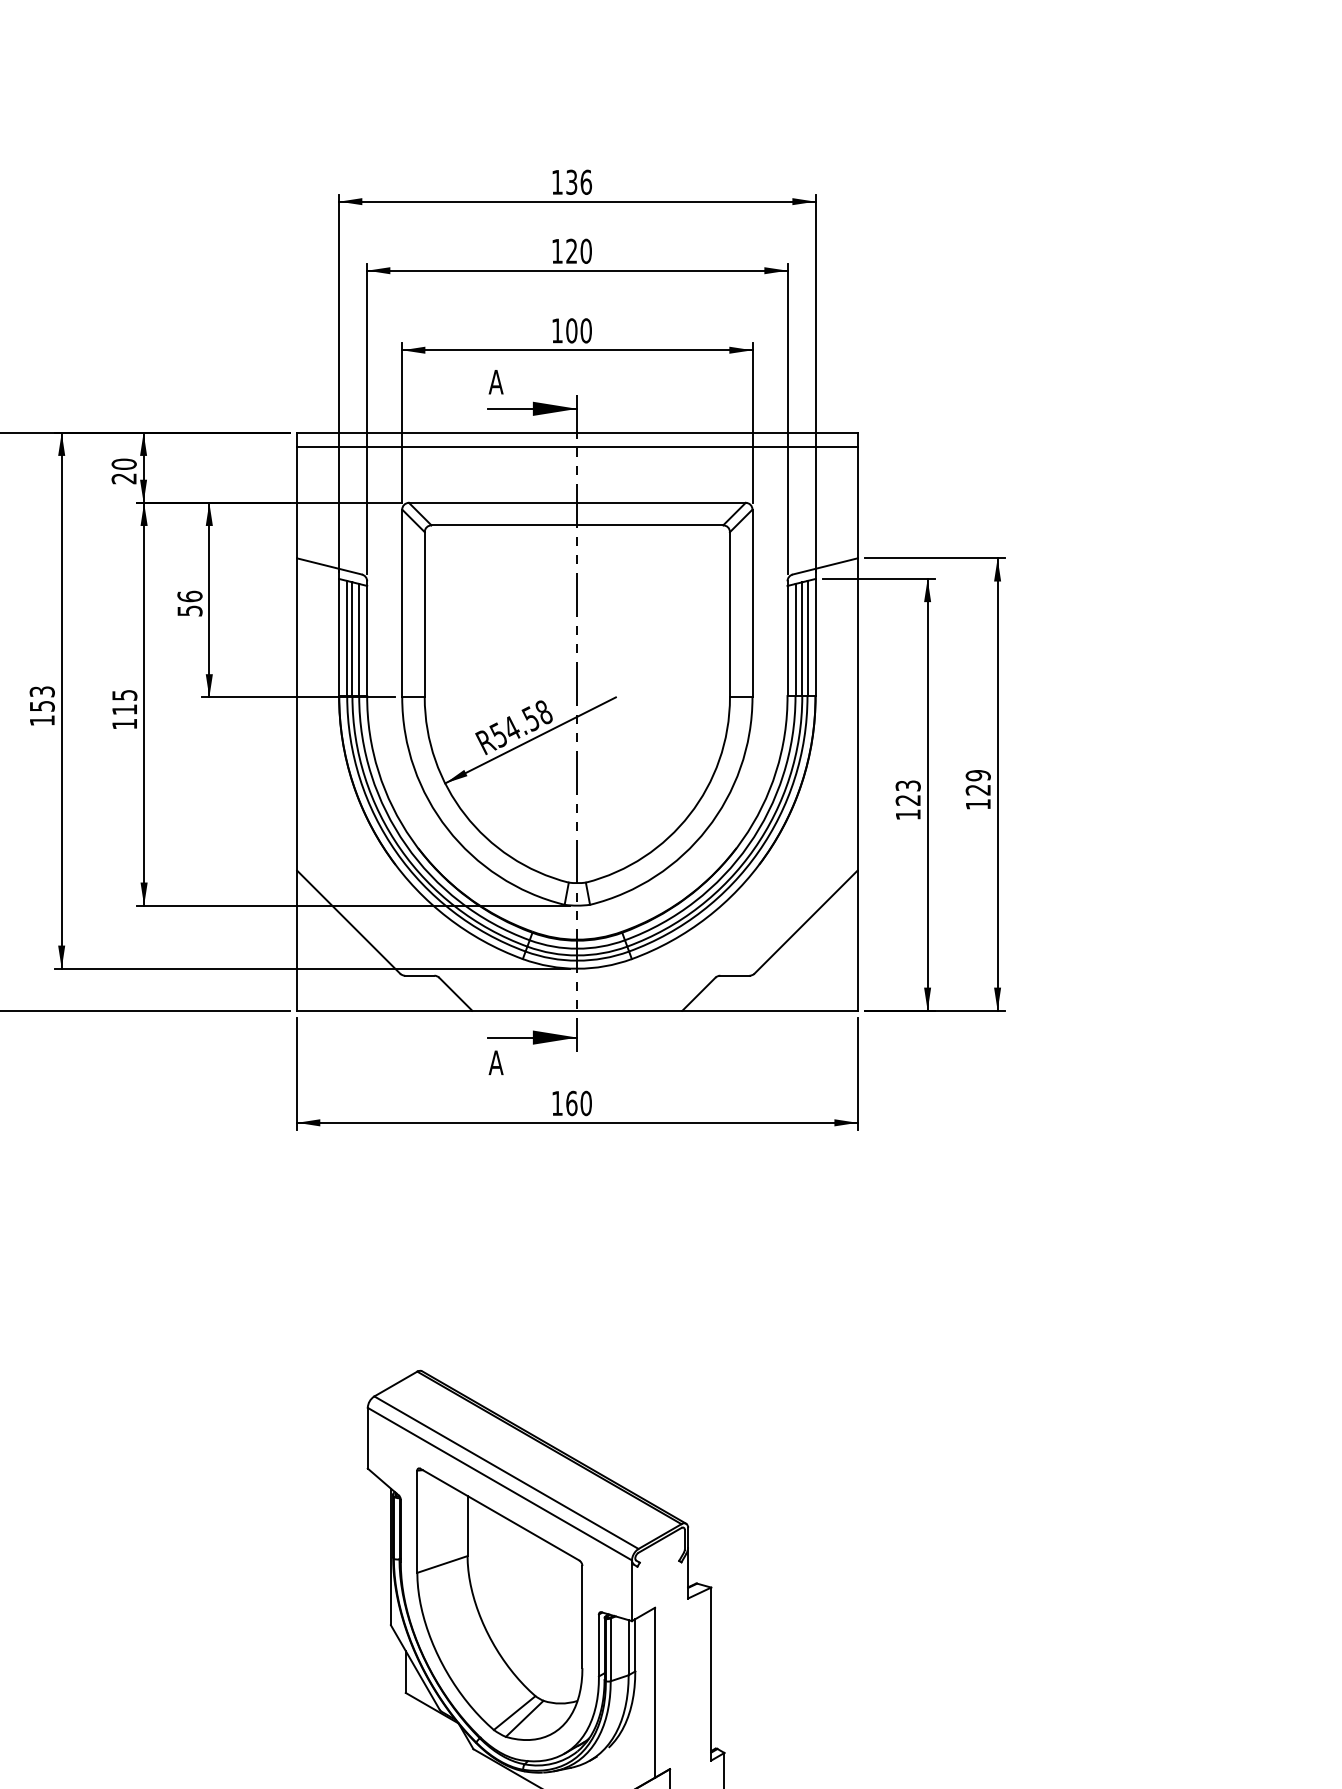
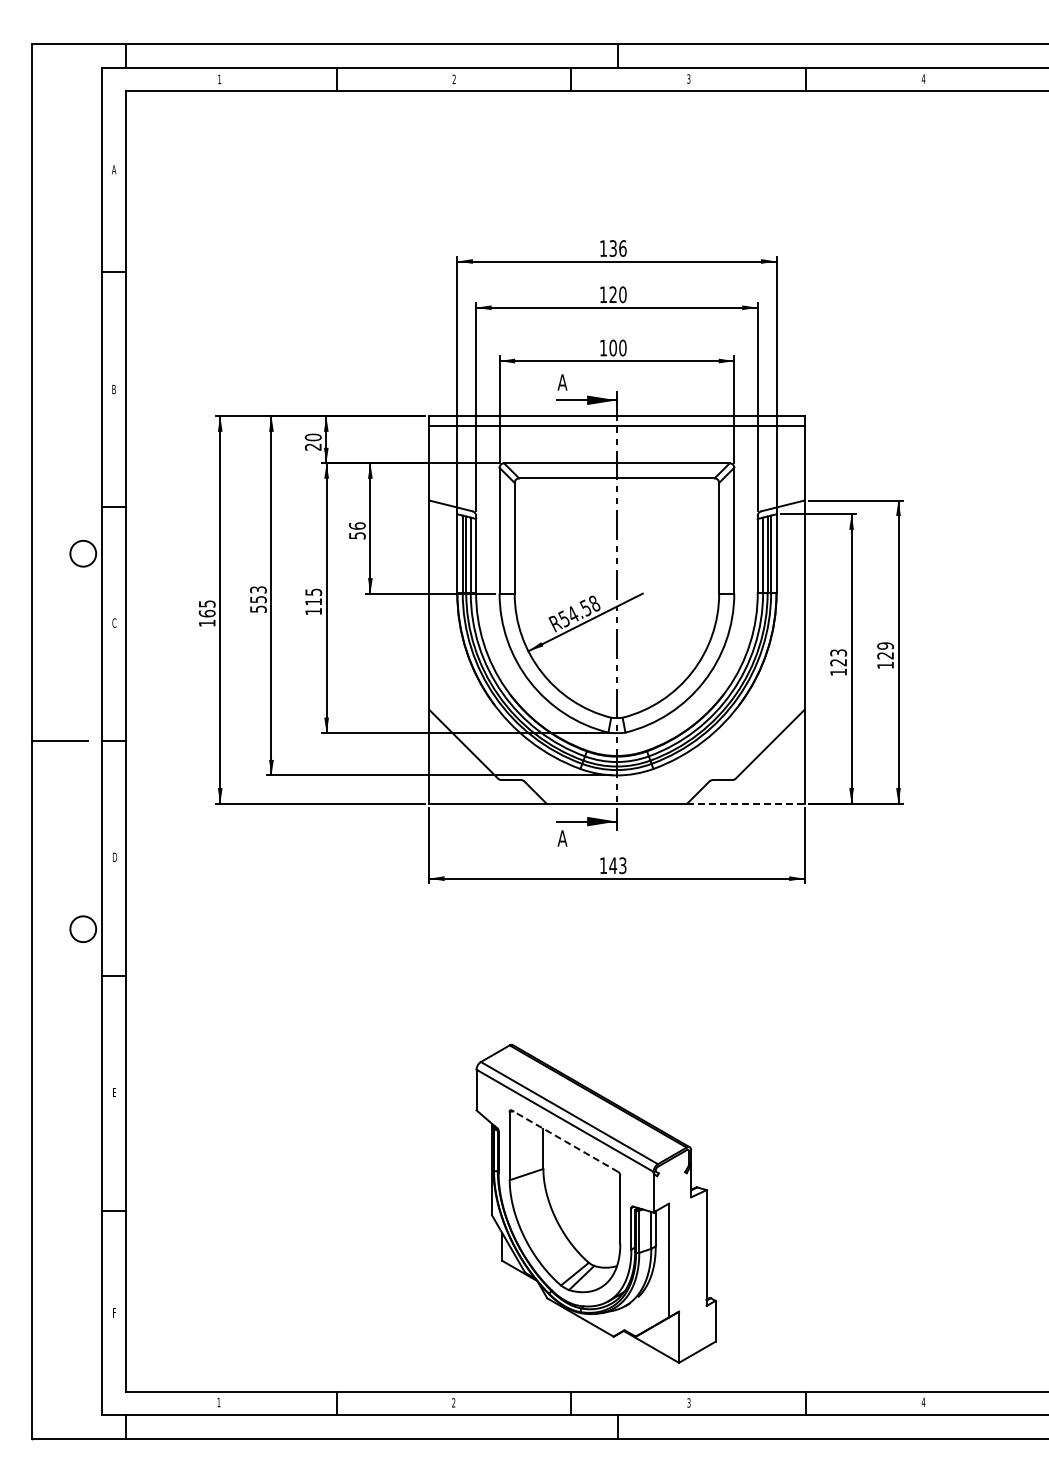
text: (42, 719) -> (258, 608), 153 -> 553
line: (770, 1010) -> (746, 803), solid -> dashed
text: (578, 1103) -> (617, 865), 160 -> 143
line: (499, 1513) -> (564, 1140), solid -> dashed

